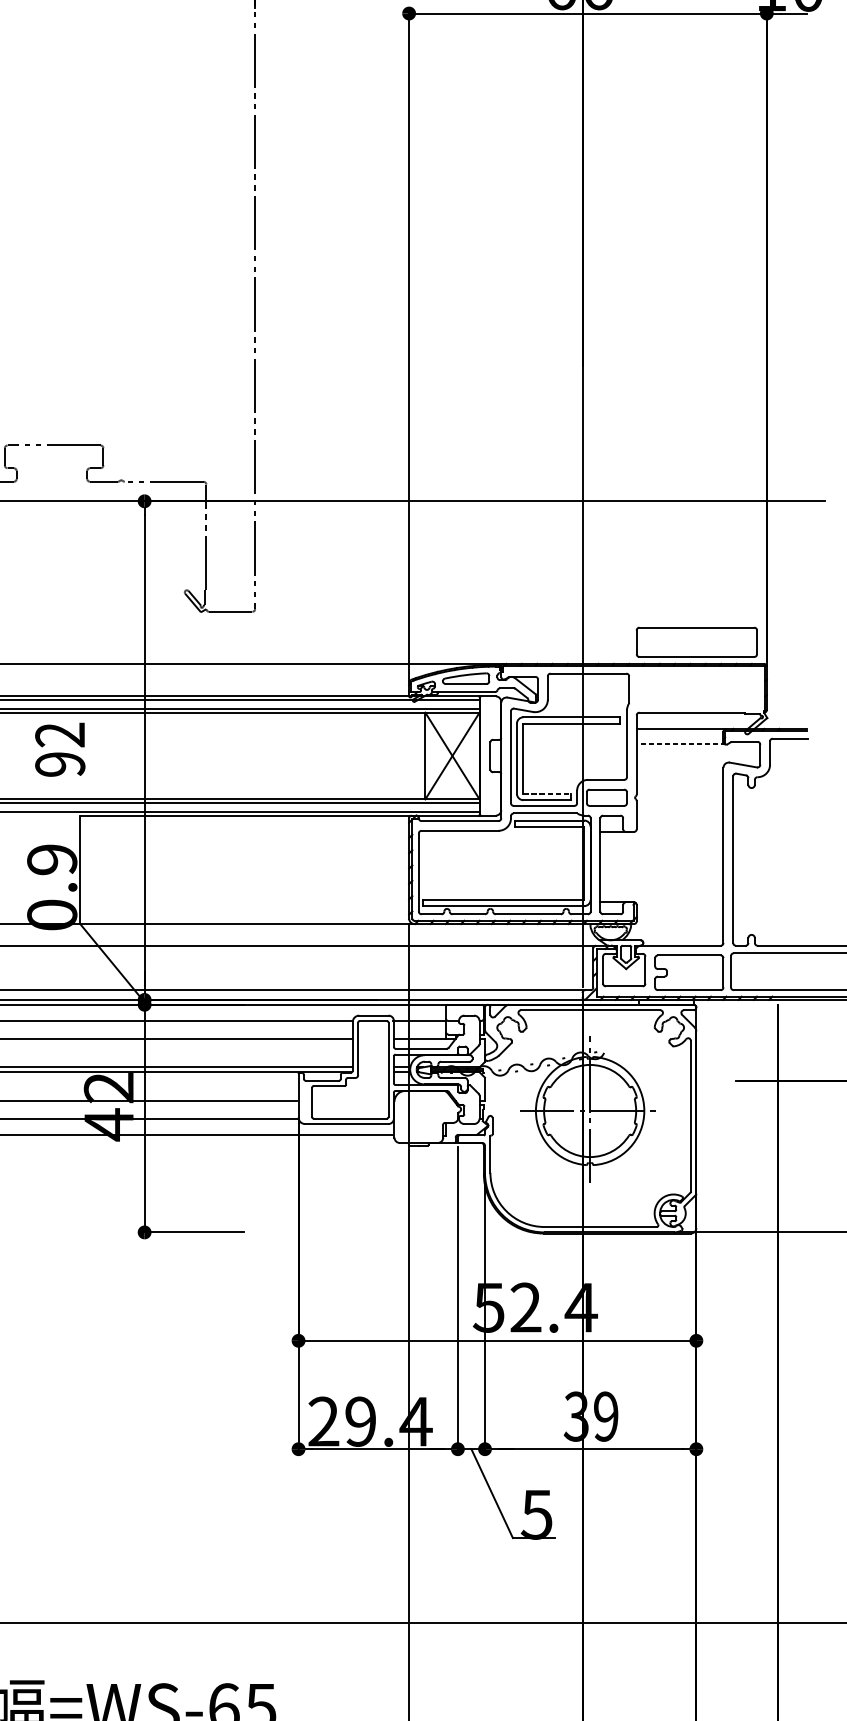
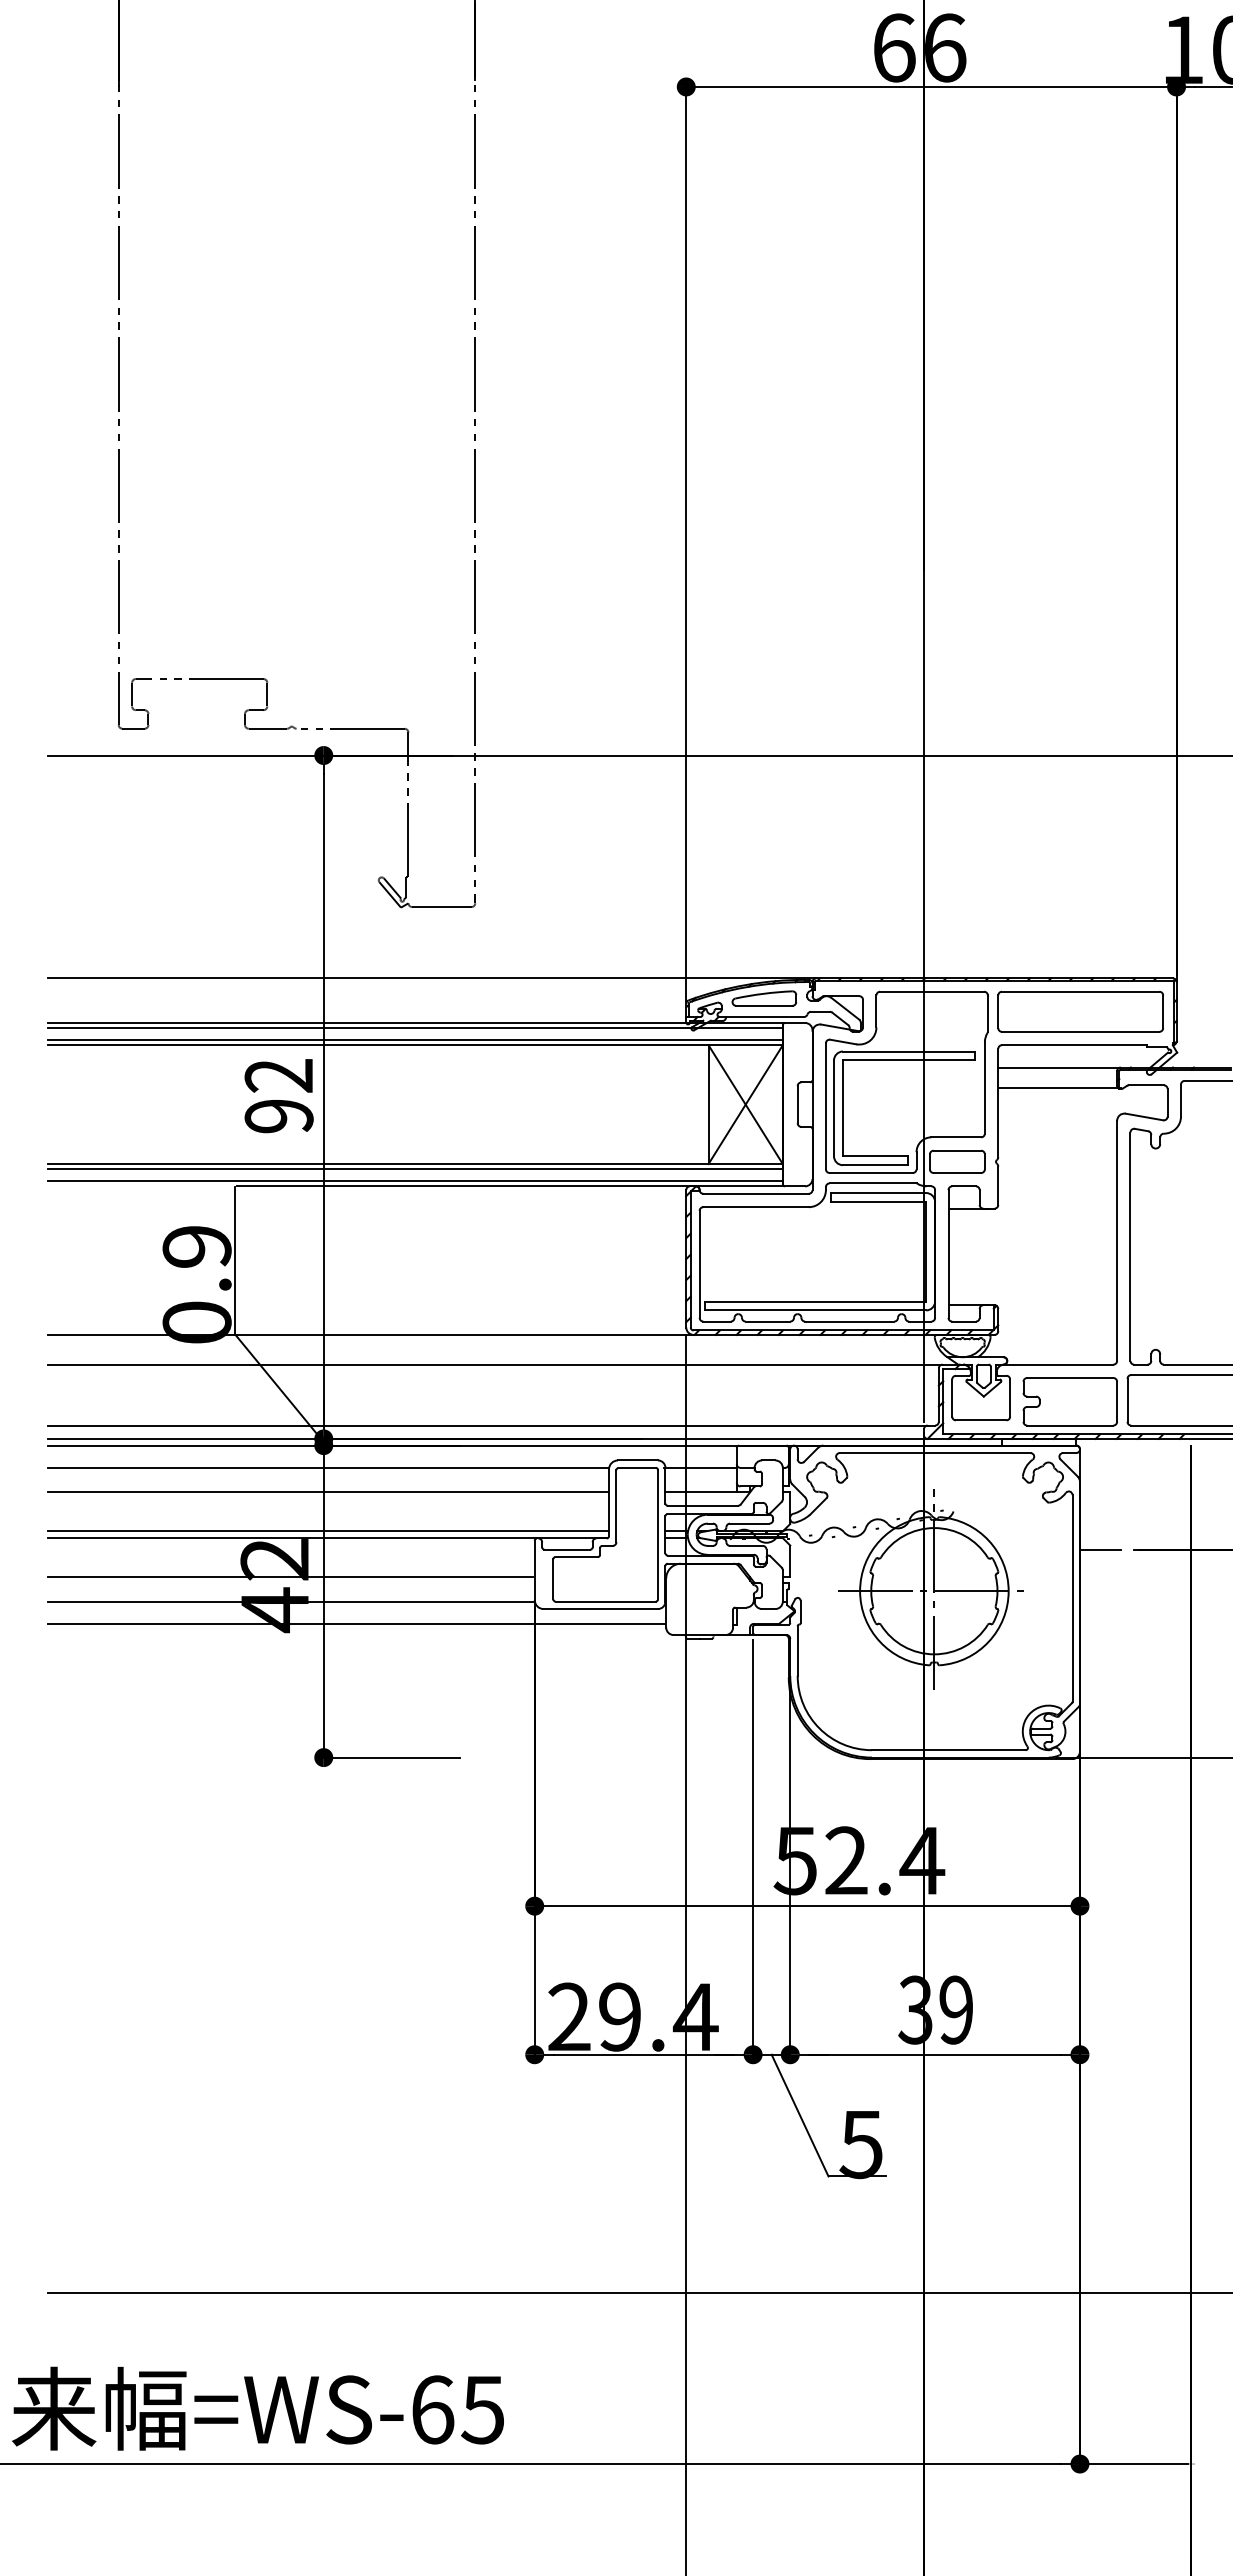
part: (696, 642) -> (1080, 1011), moved
line: (681, 743) -> (1059, 1087), dashed -> solid
text: (59, 750) -> (278, 1096), moved
line: (547, 793) -> (875, 1156), dashed -> solid
line: (711, 1081) -> (1100, 1550), added

